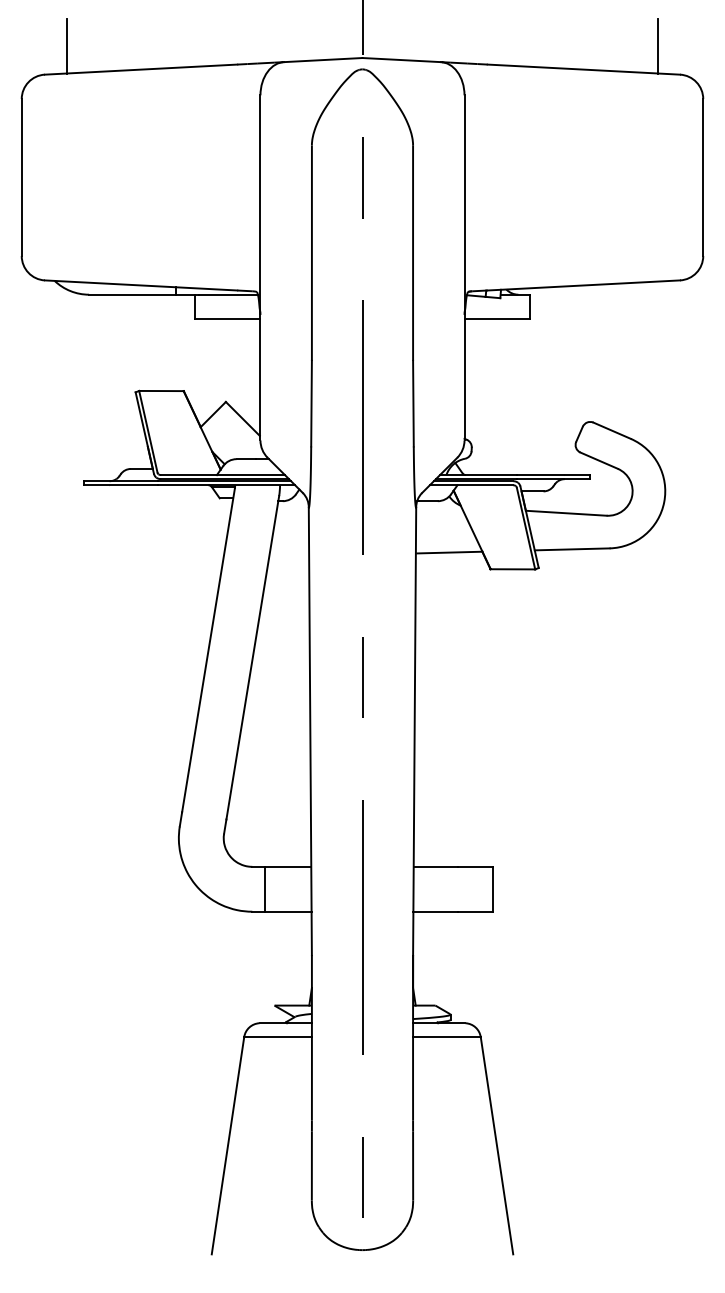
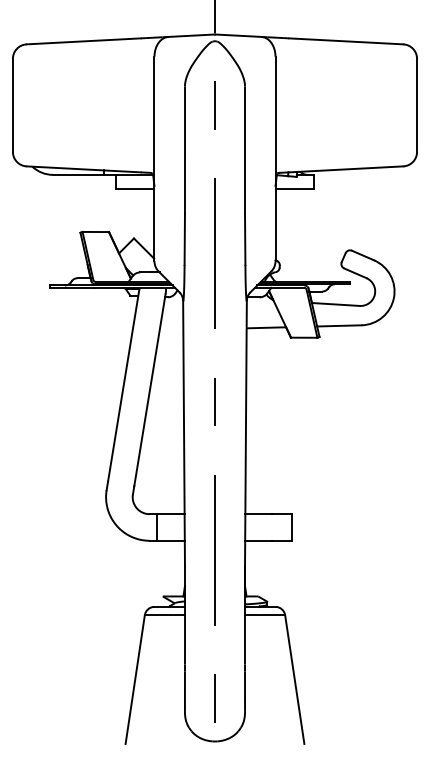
line: (66, 46) -> (39, 27), removed
line: (658, 46) -> (390, 27), removed

